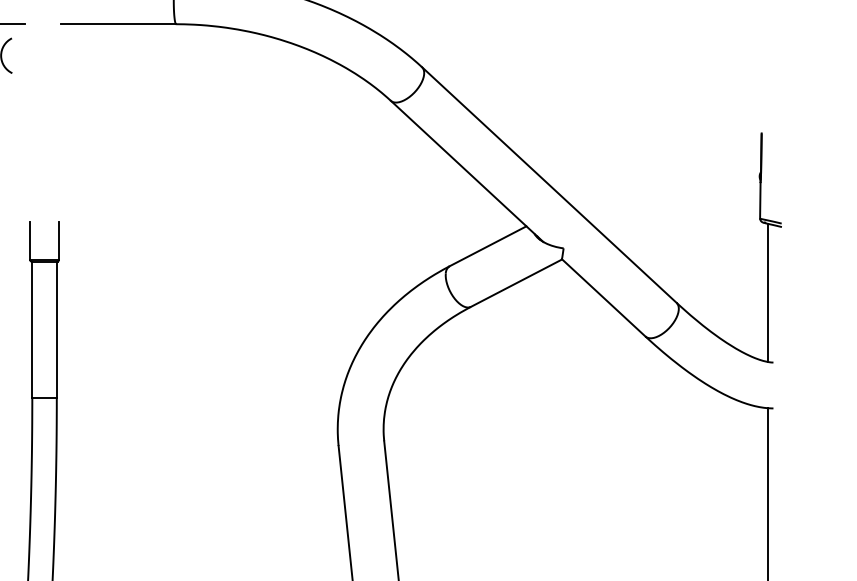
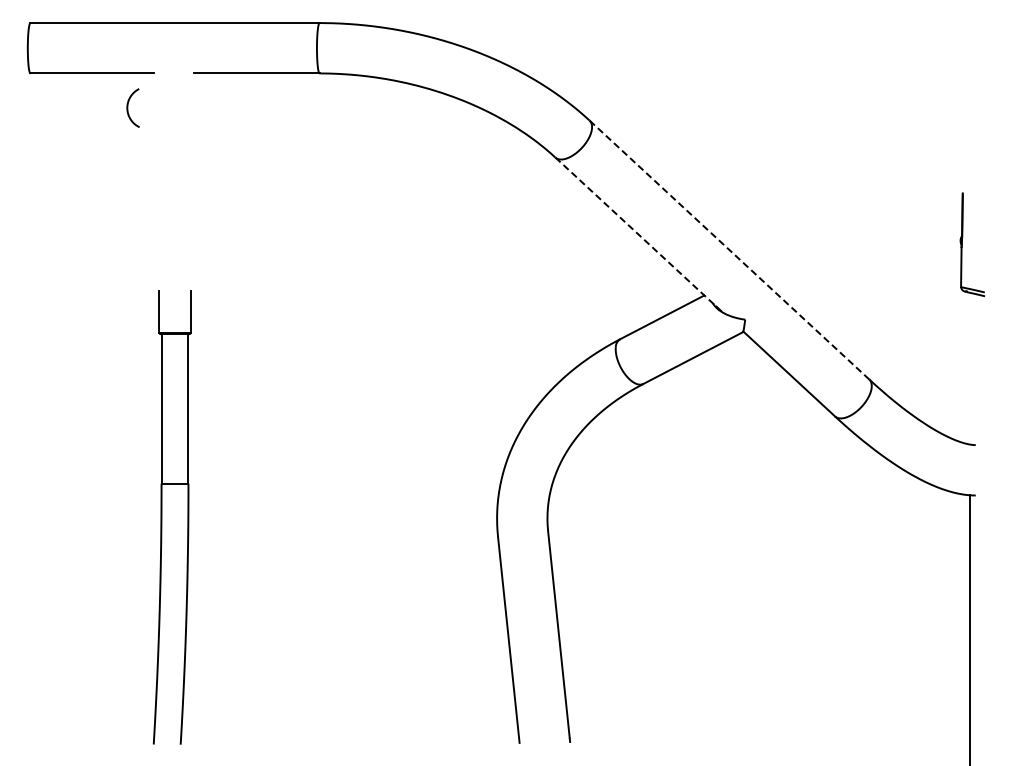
line: (467, 171) -> (639, 235), solid -> dashed
line: (549, 185) -> (729, 250), solid -> dashed
line: (767, 292) -> (969, 368), removed

